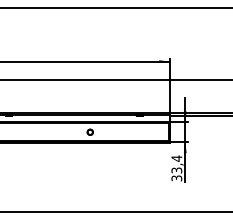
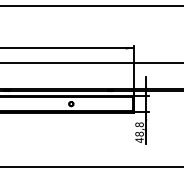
text: (176, 168) -> (139, 132), 33,4 -> 48,8

